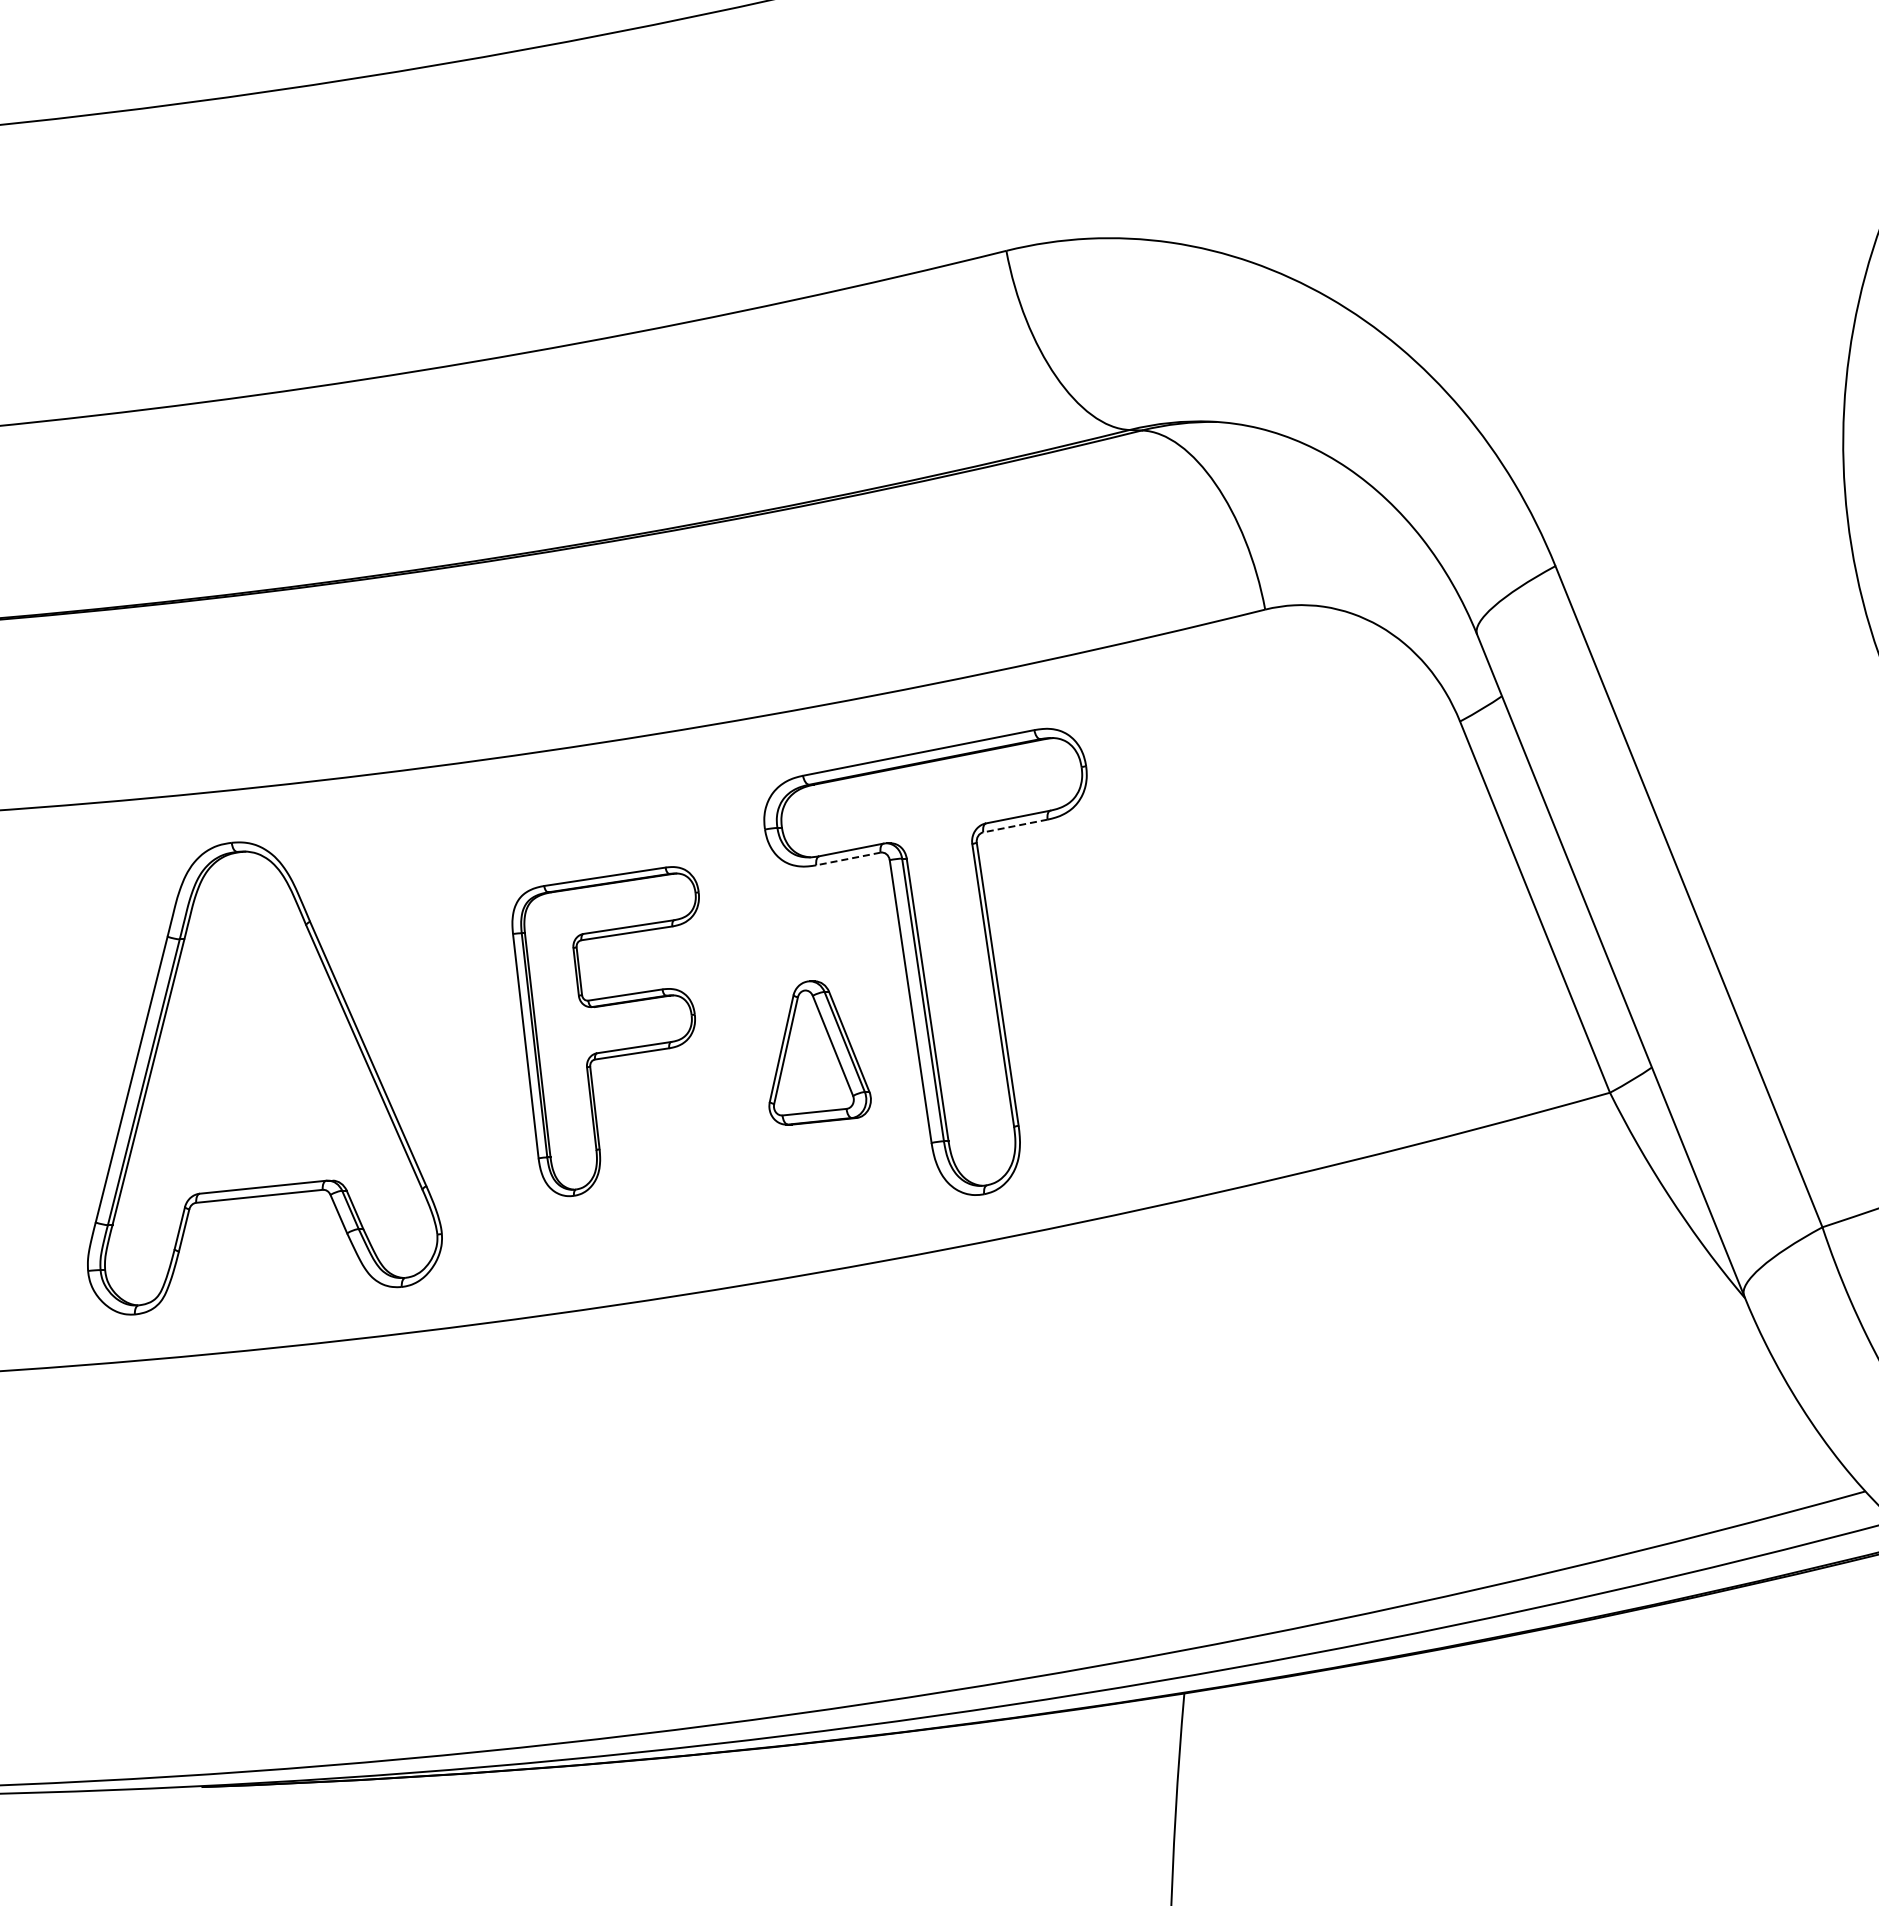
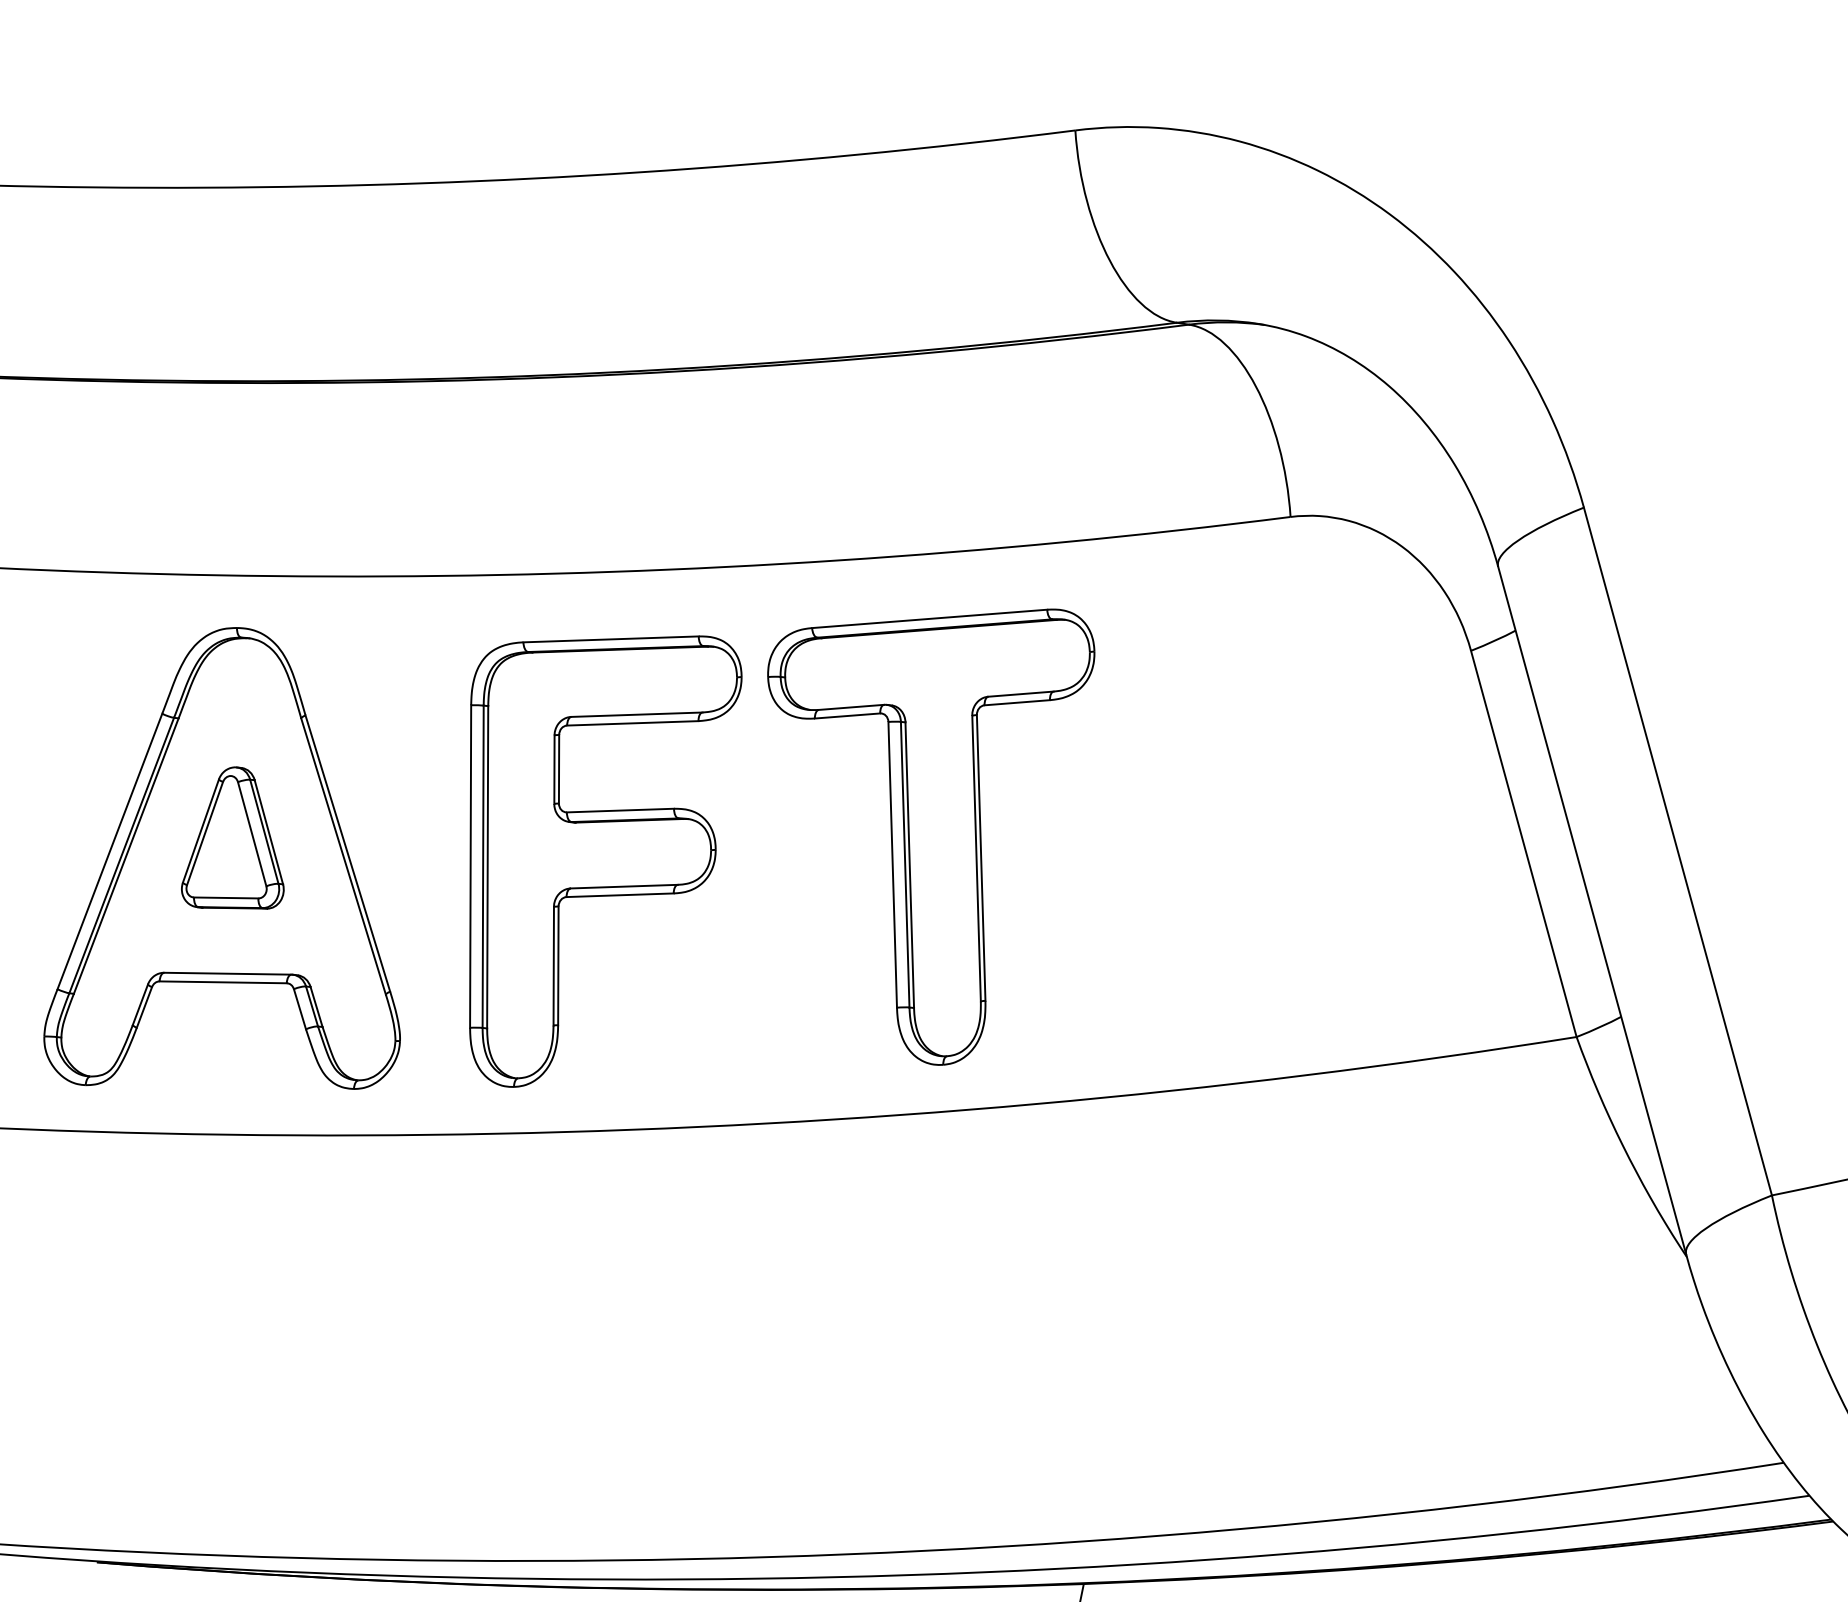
line: (1015, 826) -> (1017, 703), dashed -> solid
line: (848, 858) -> (847, 715), dashed -> solid
part: (605, 1031) -> (586, 858), size x1.43
part: (819, 1052) -> (238, 839), moved

